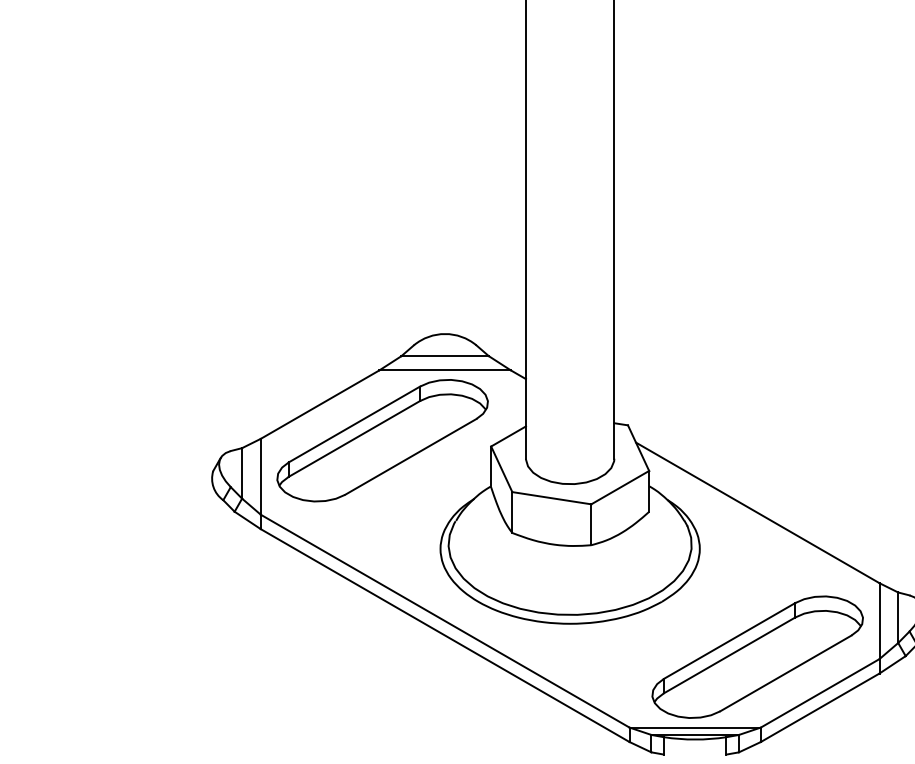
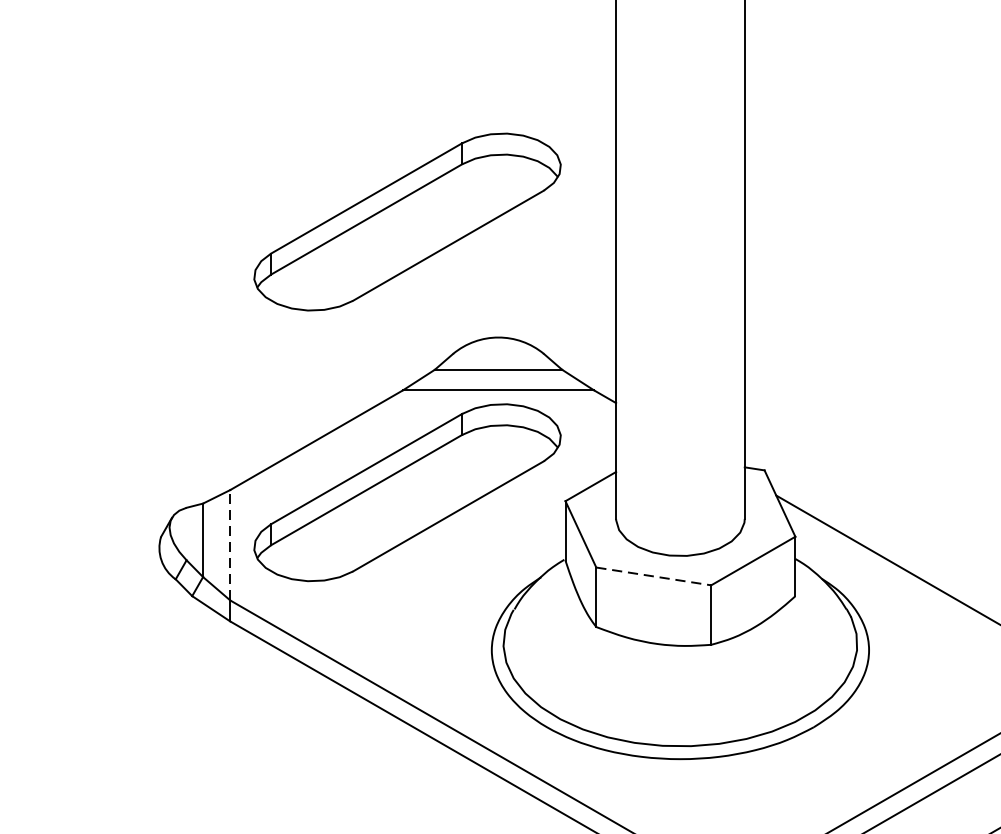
part: (382, 254) -> (407, 221), added
line: (260, 476) -> (229, 544), solid -> dashed
line: (551, 498) -> (653, 576), solid -> dashed

